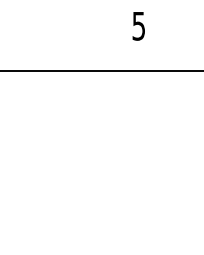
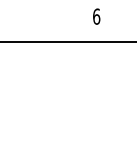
text: (138, 25) -> (96, 16), 5 -> 6

